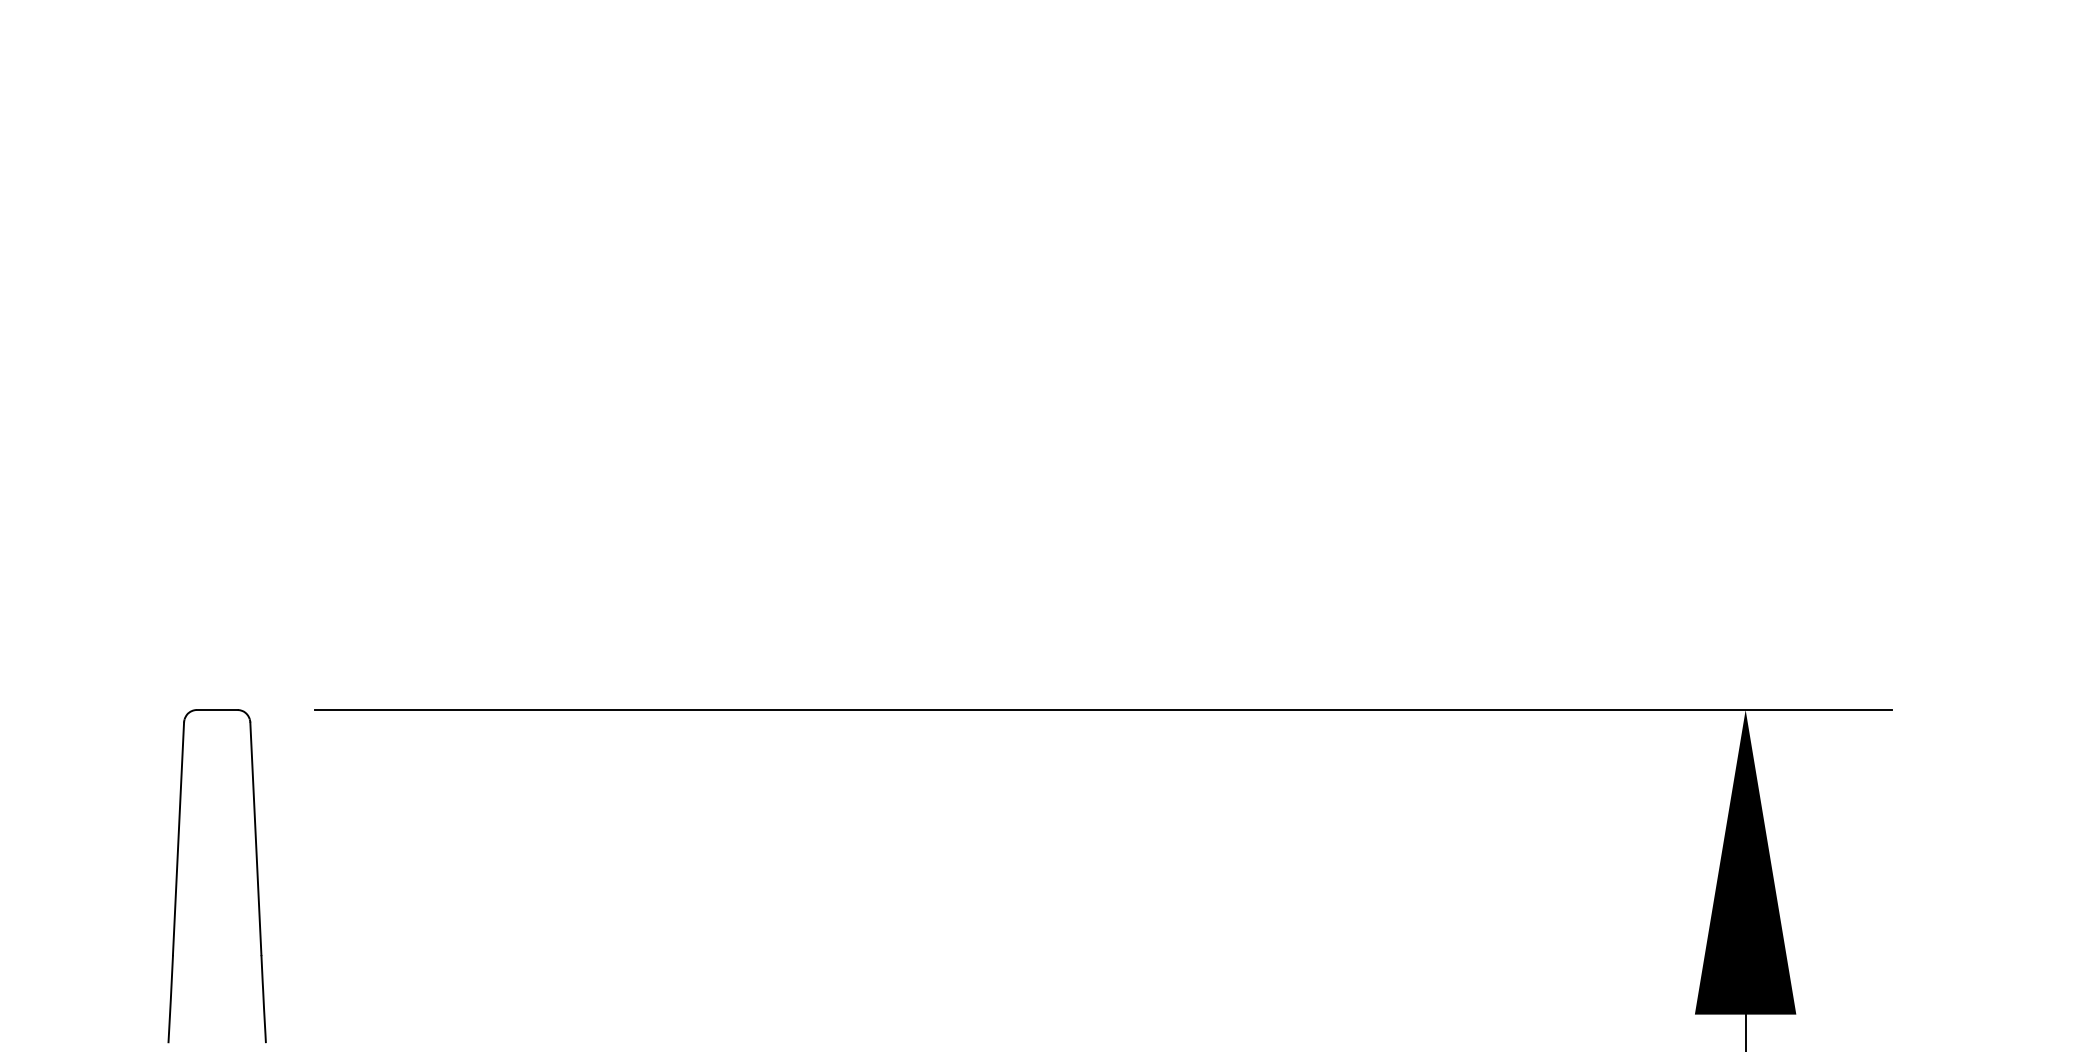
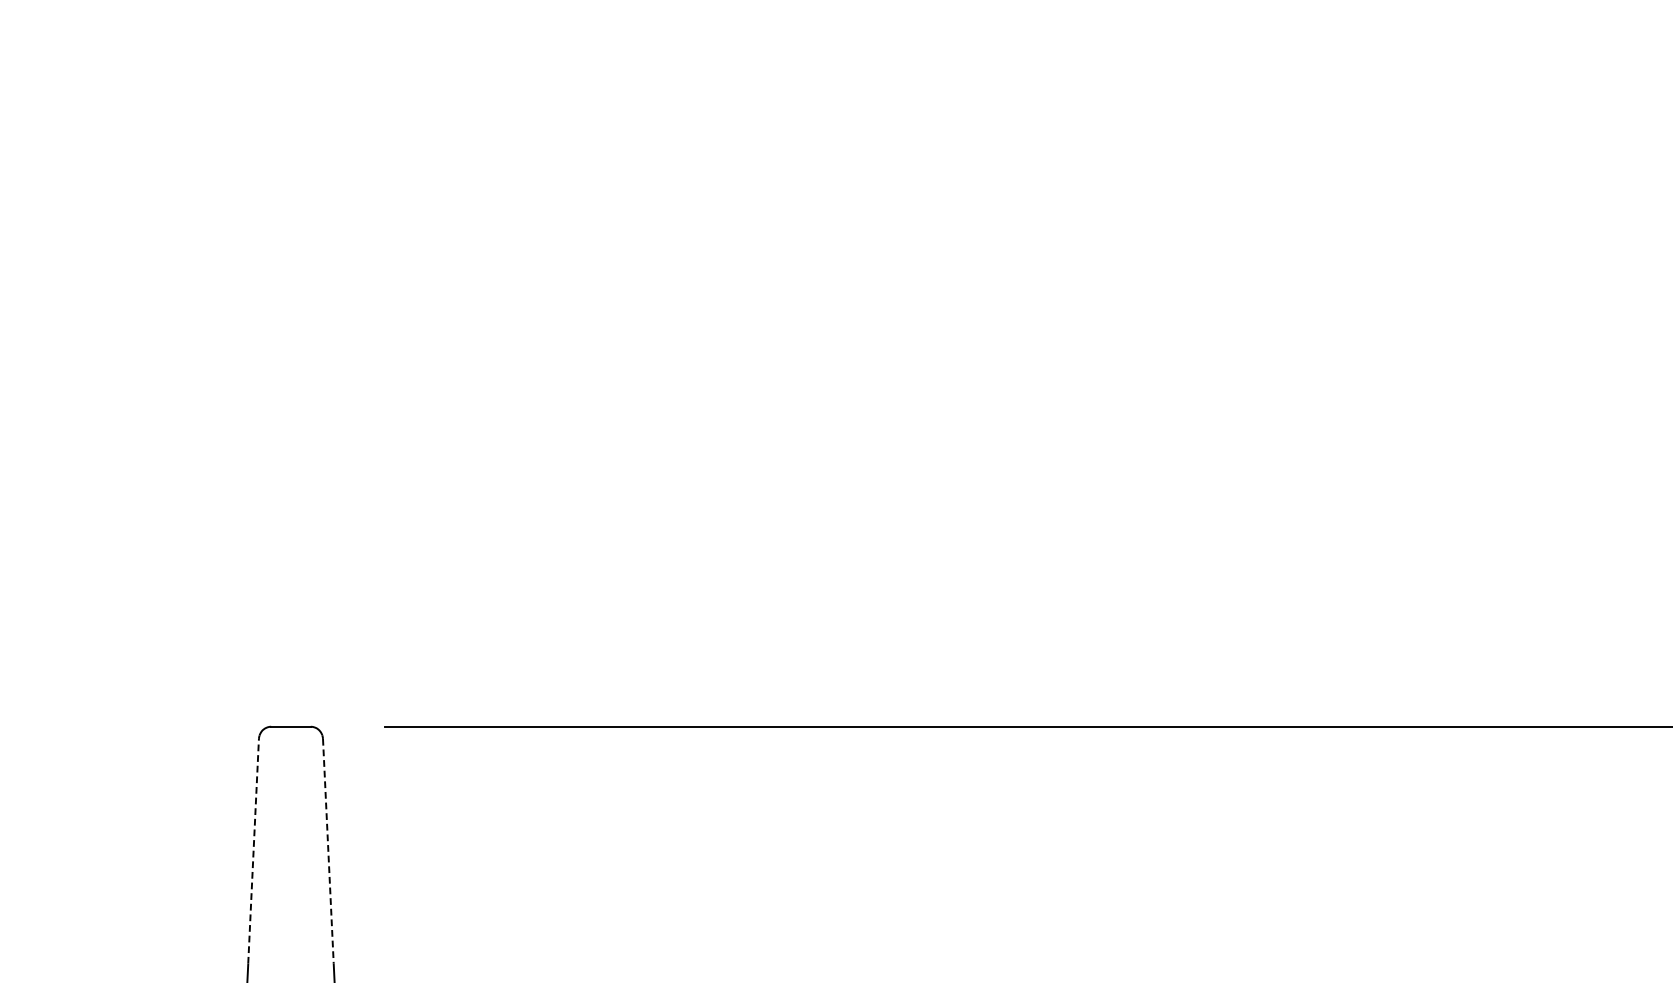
line: (178, 838) -> (253, 850), solid -> dashed
line: (255, 839) -> (327, 851), solid -> dashed

